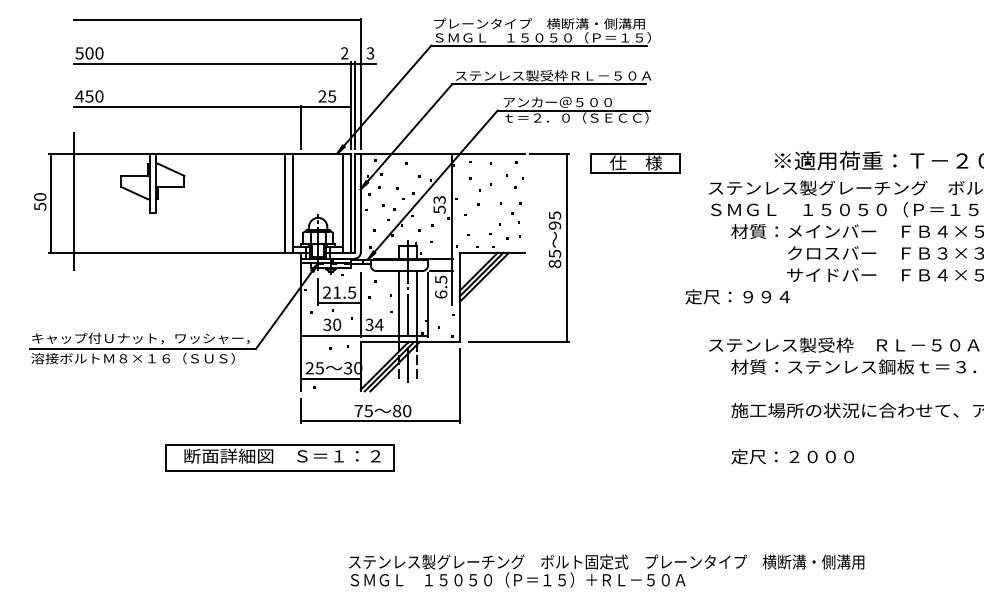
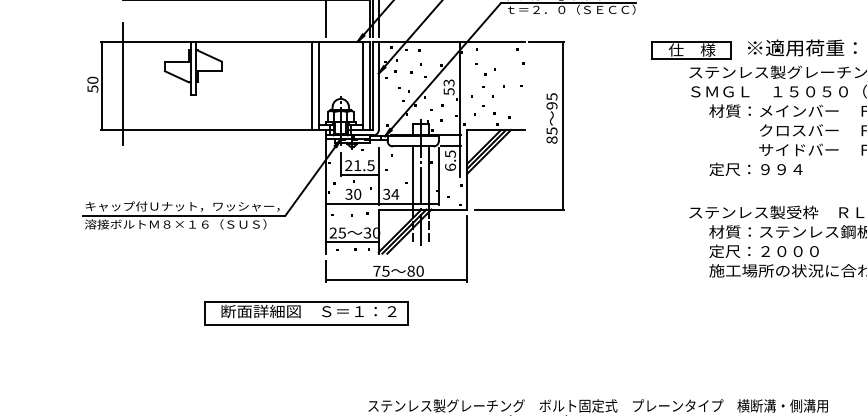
part: (635, 163) -> (691, 50), moved
text: (737, 296) -> (755, 169), moved
text: (792, 456) -> (763, 251), moved

